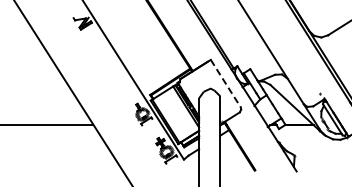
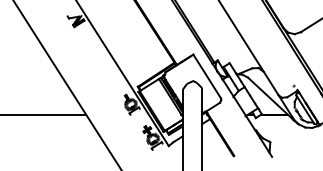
line: (226, 84) -> (207, 77), dashed -> solid

